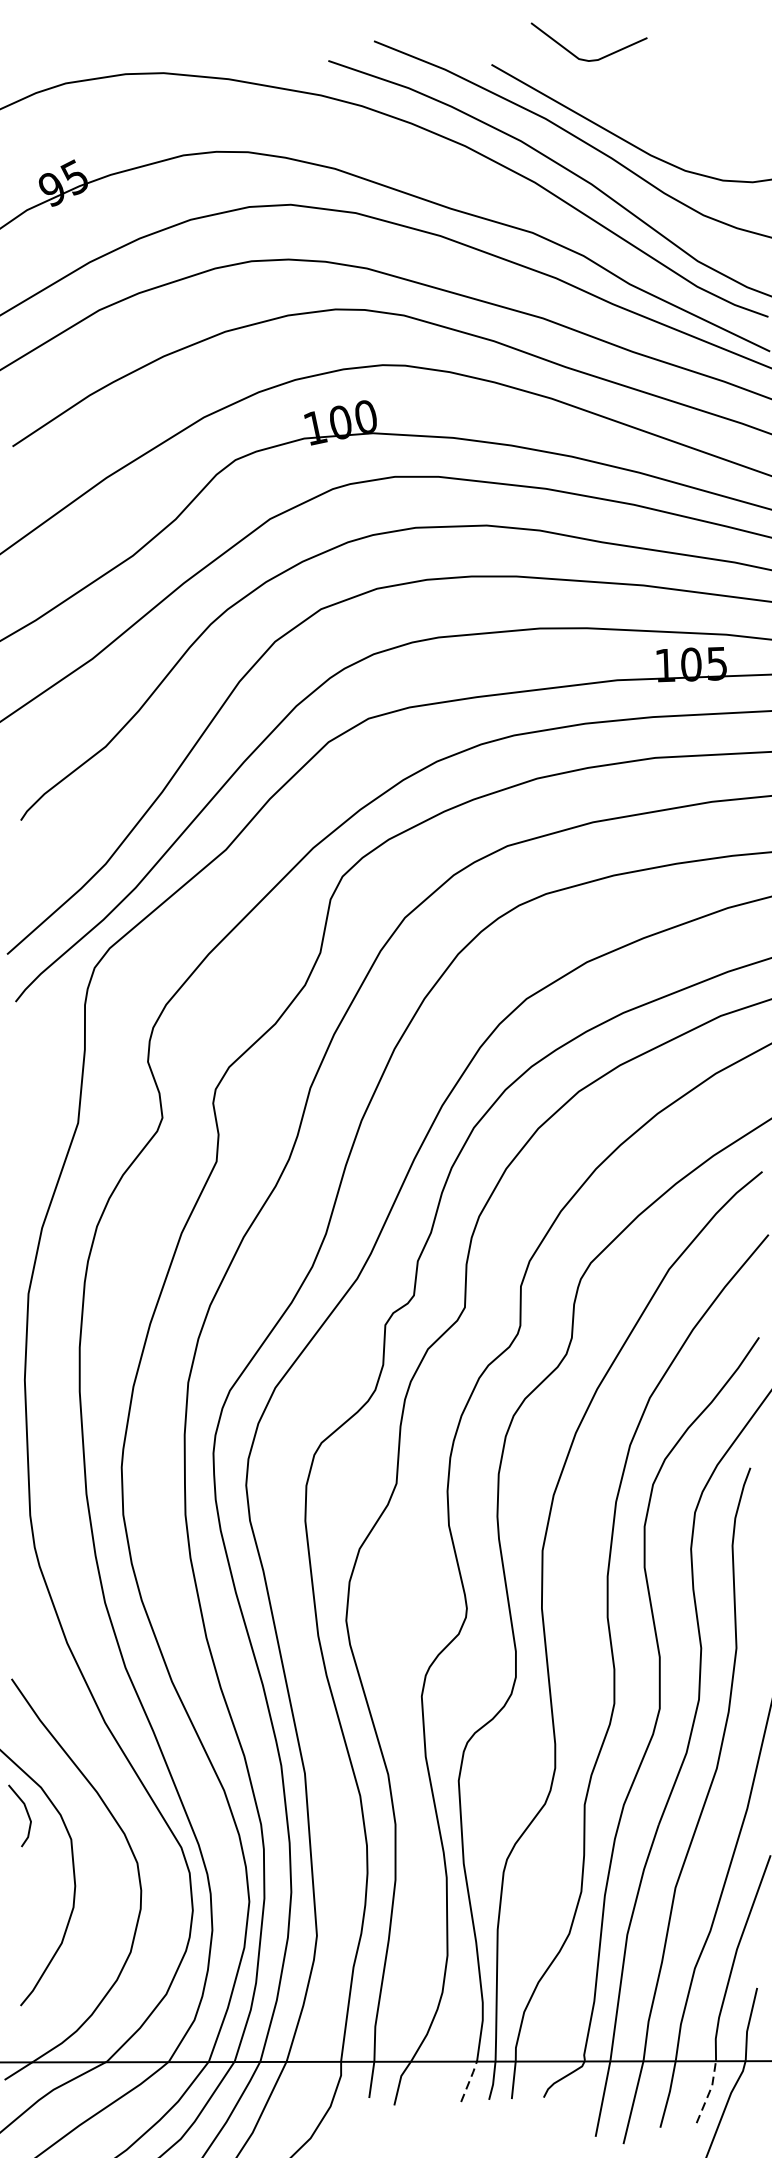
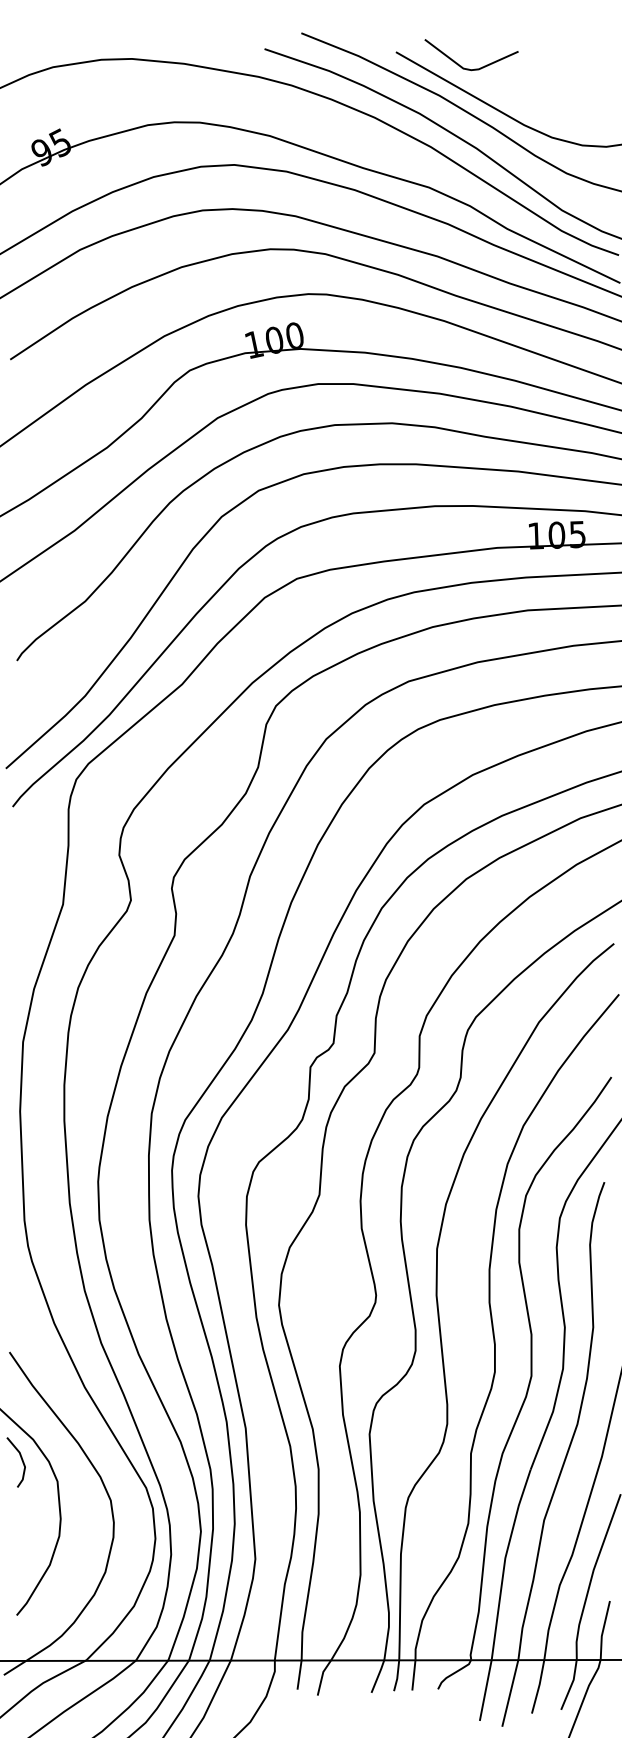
line: (586, 58) -> (469, 68), moved
line: (469, 2080) -> (378, 1675), dashed -> solid
line: (709, 2091) -> (571, 1684), dashed -> solid

